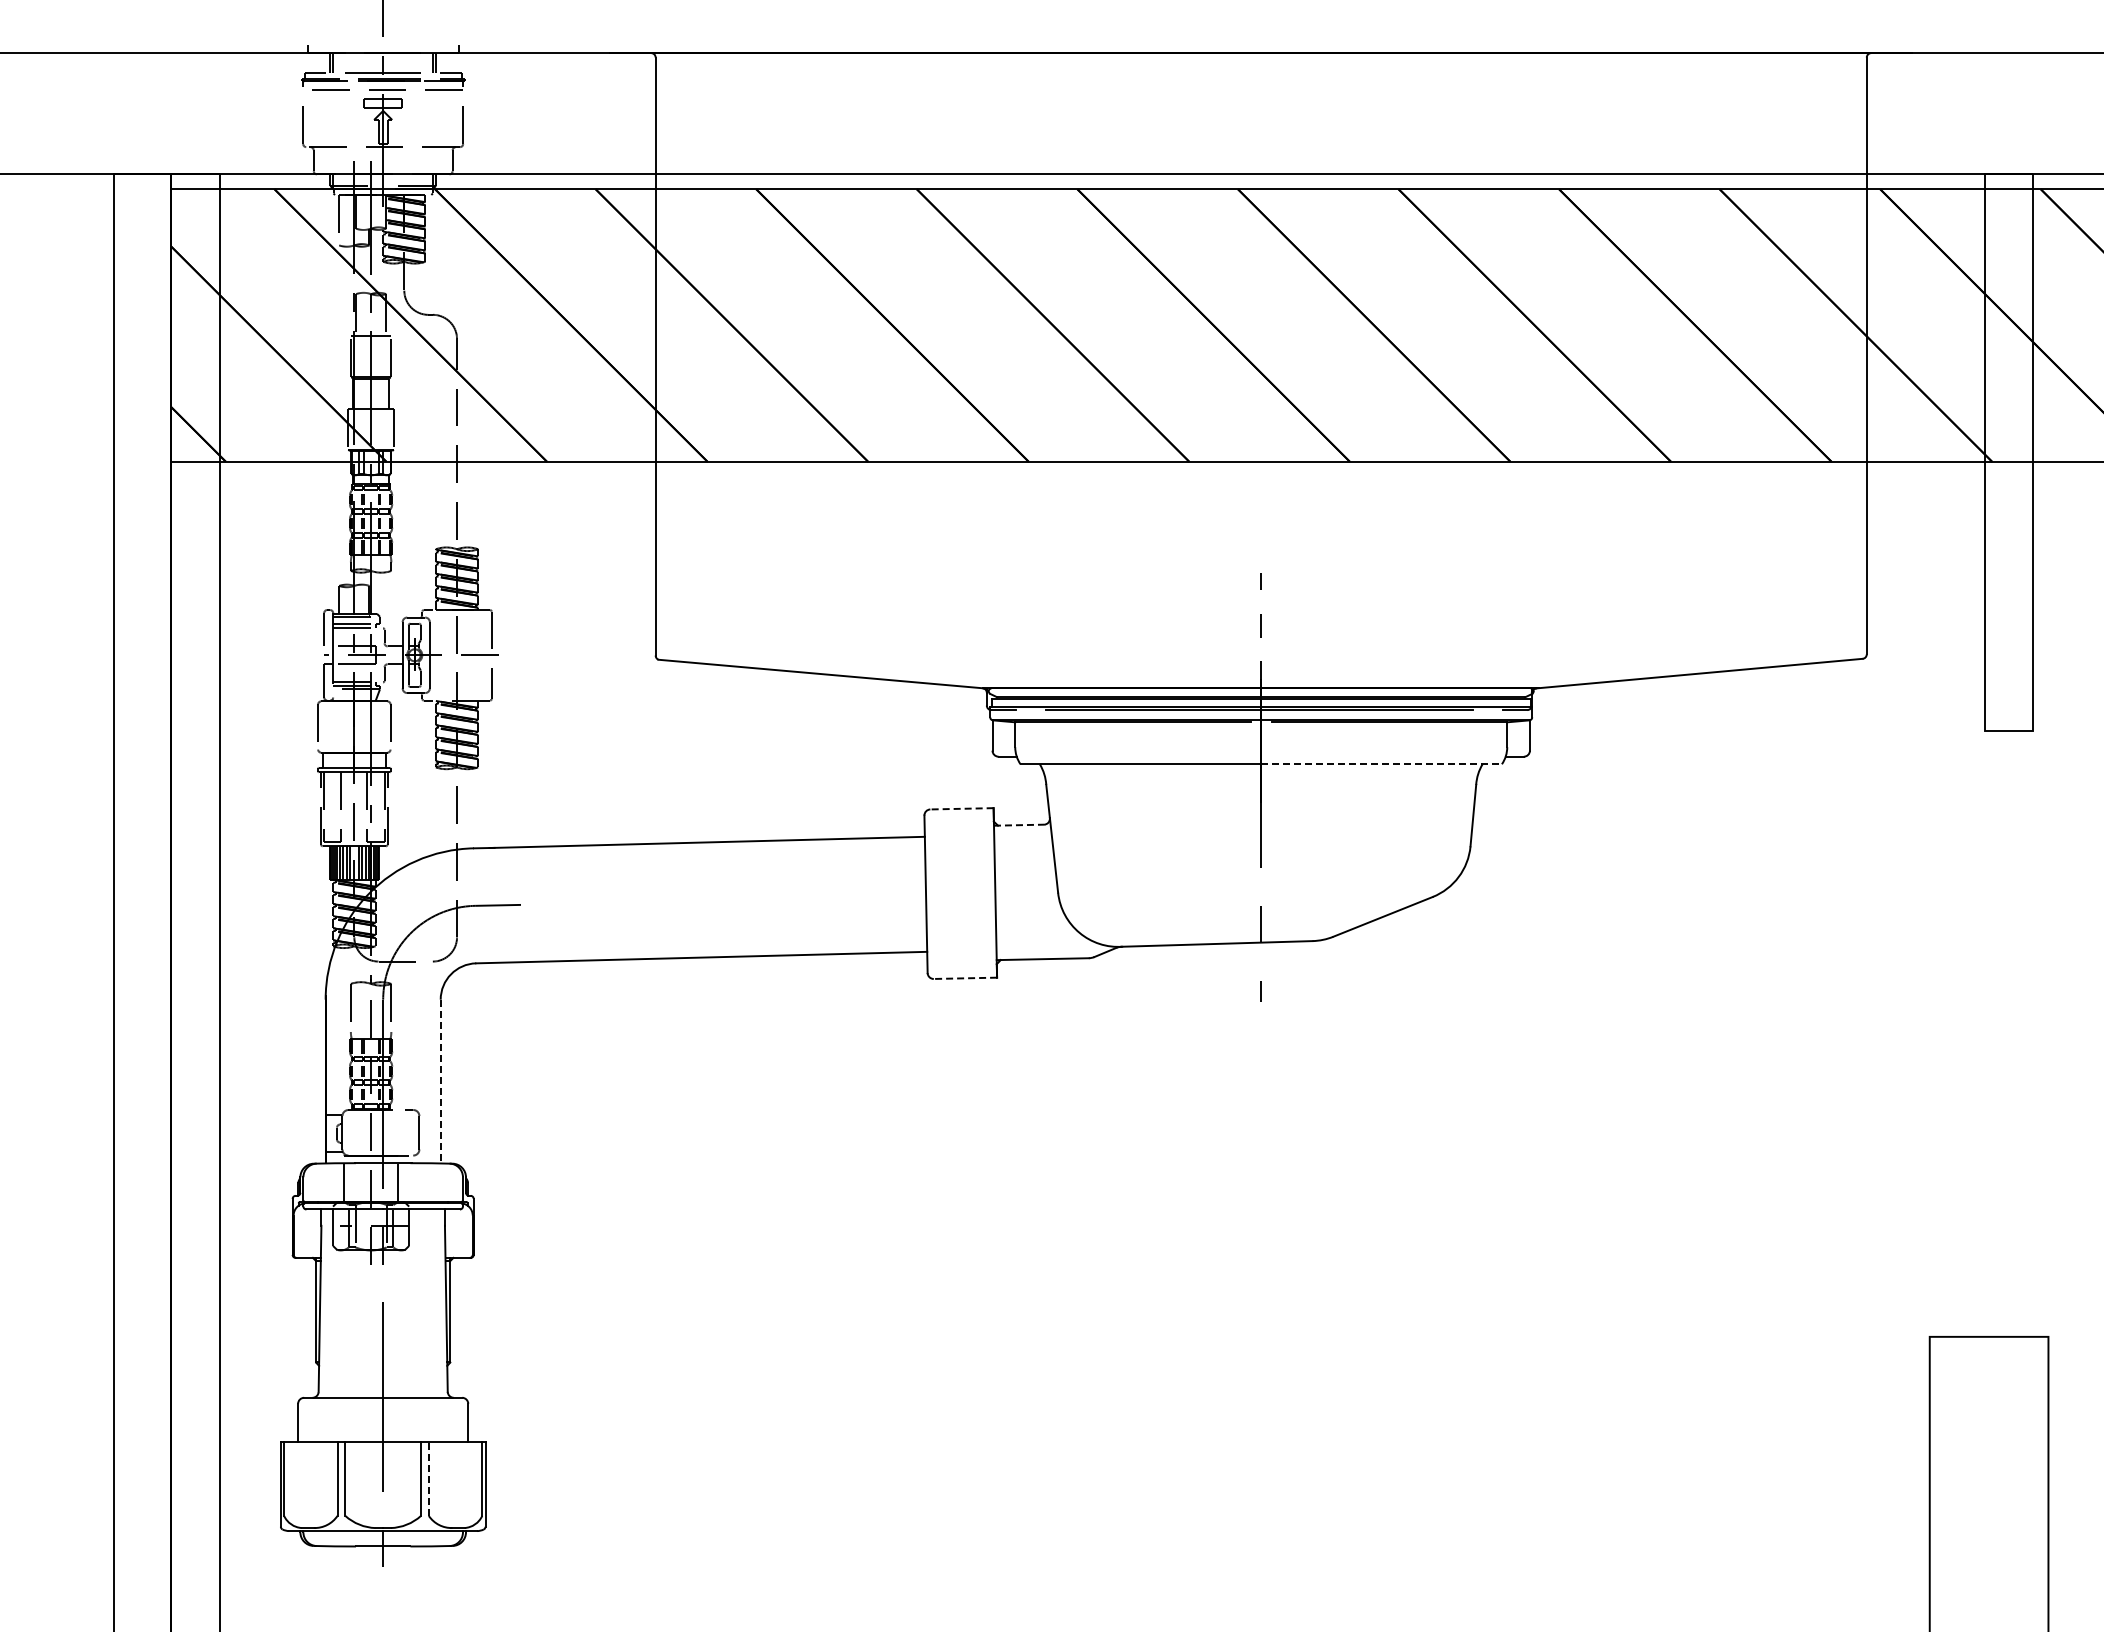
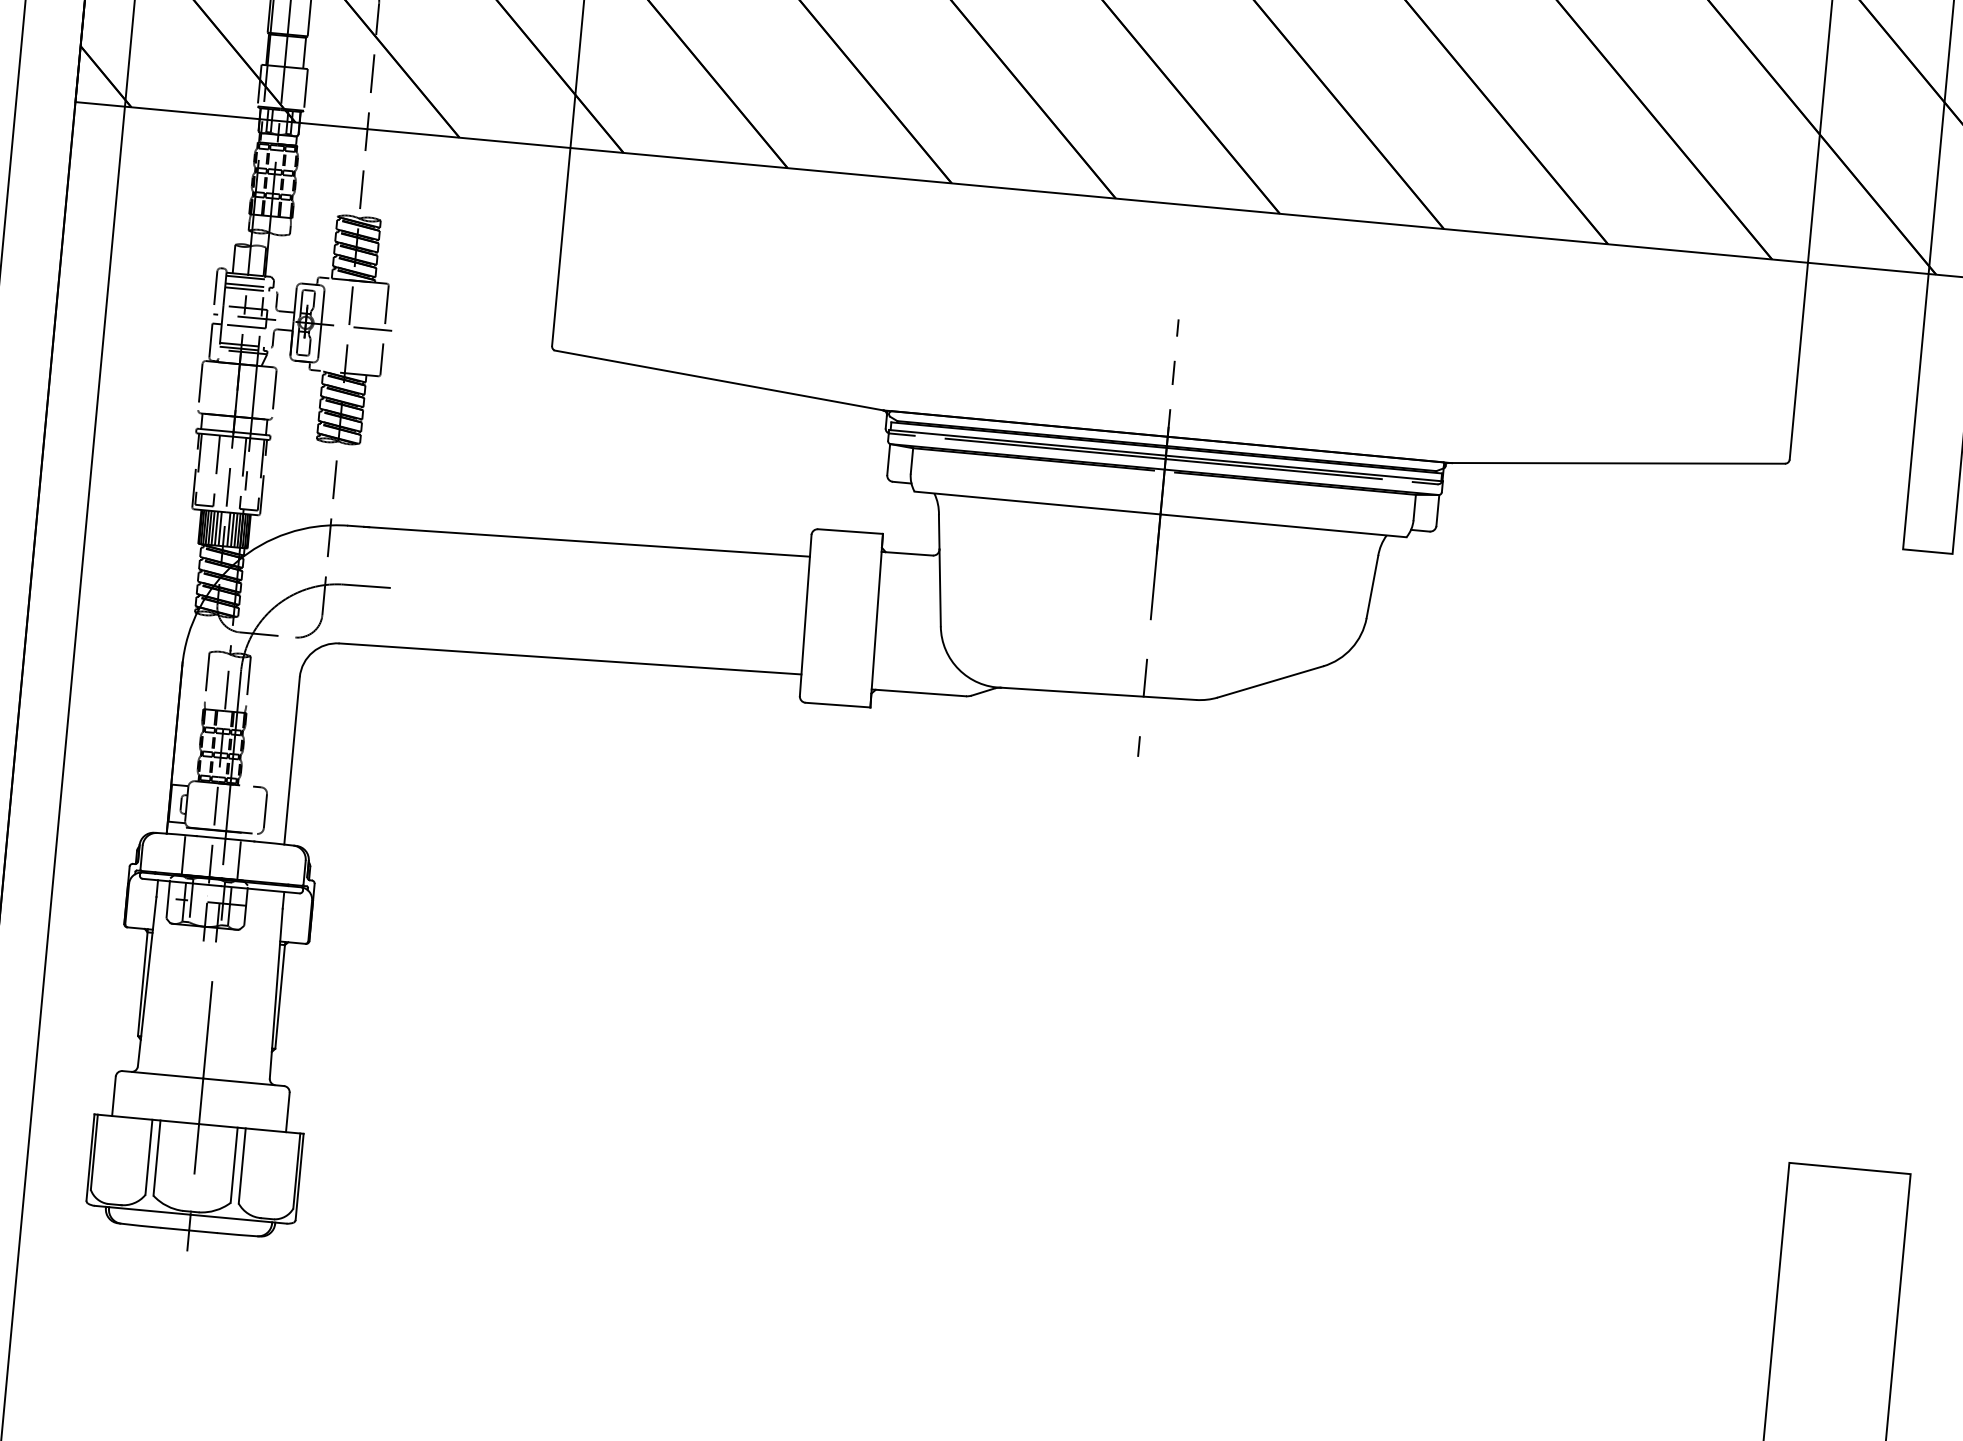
line: (1382, 764) -> (1284, 526), dashed -> solid
line: (962, 808) -> (851, 531), dashed -> solid
line: (1019, 825) -> (907, 554), dashed -> solid
line: (965, 978) -> (838, 705), dashed -> solid
line: (440, 1081) -> (291, 760), dashed -> solid
line: (428, 1479) -> (241, 1166), dashed -> solid

